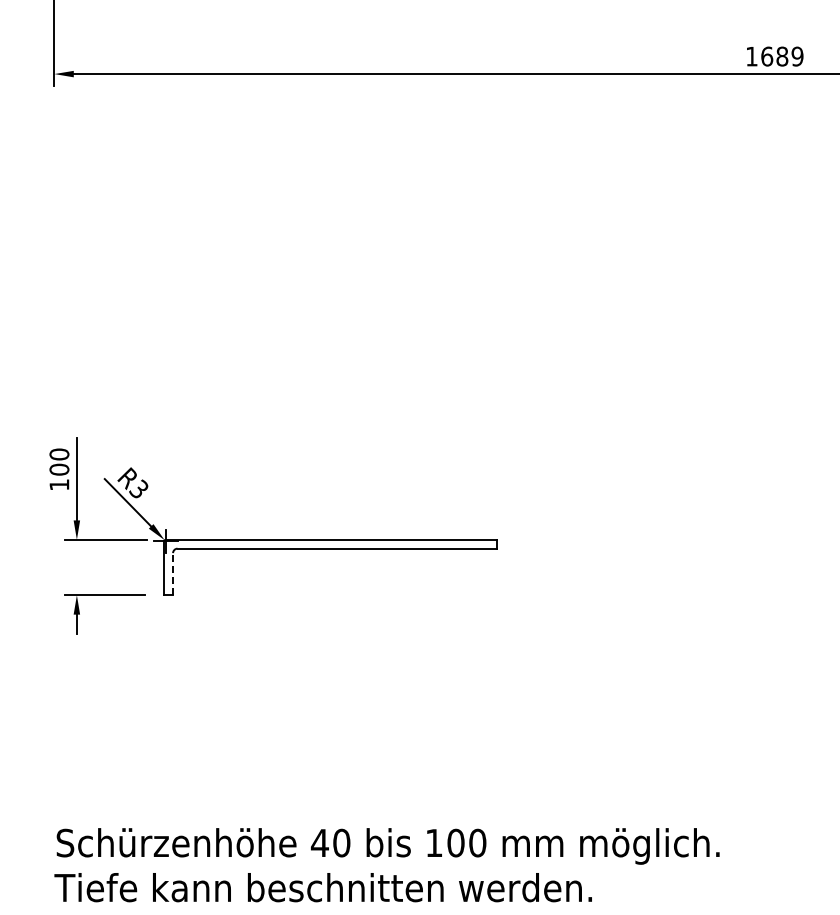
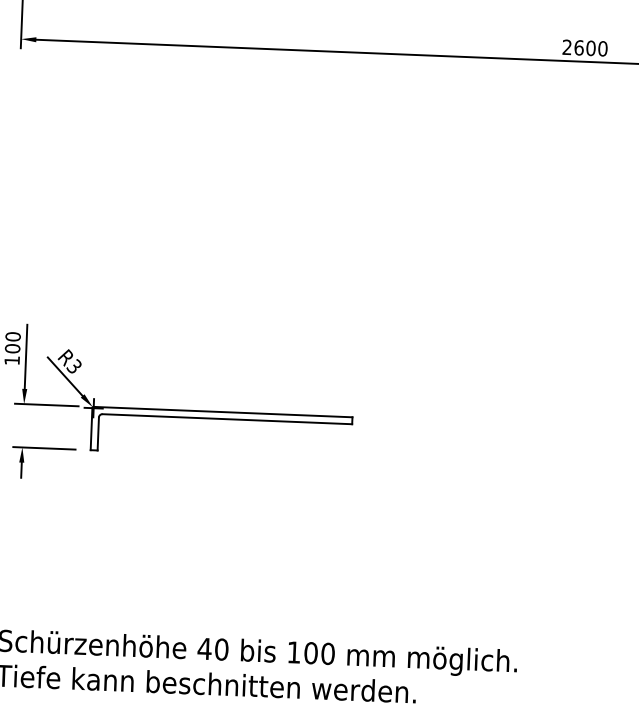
text: (774, 56) -> (584, 48), 1689 -> 2600
line: (173, 573) -> (98, 433), dashed -> solid

